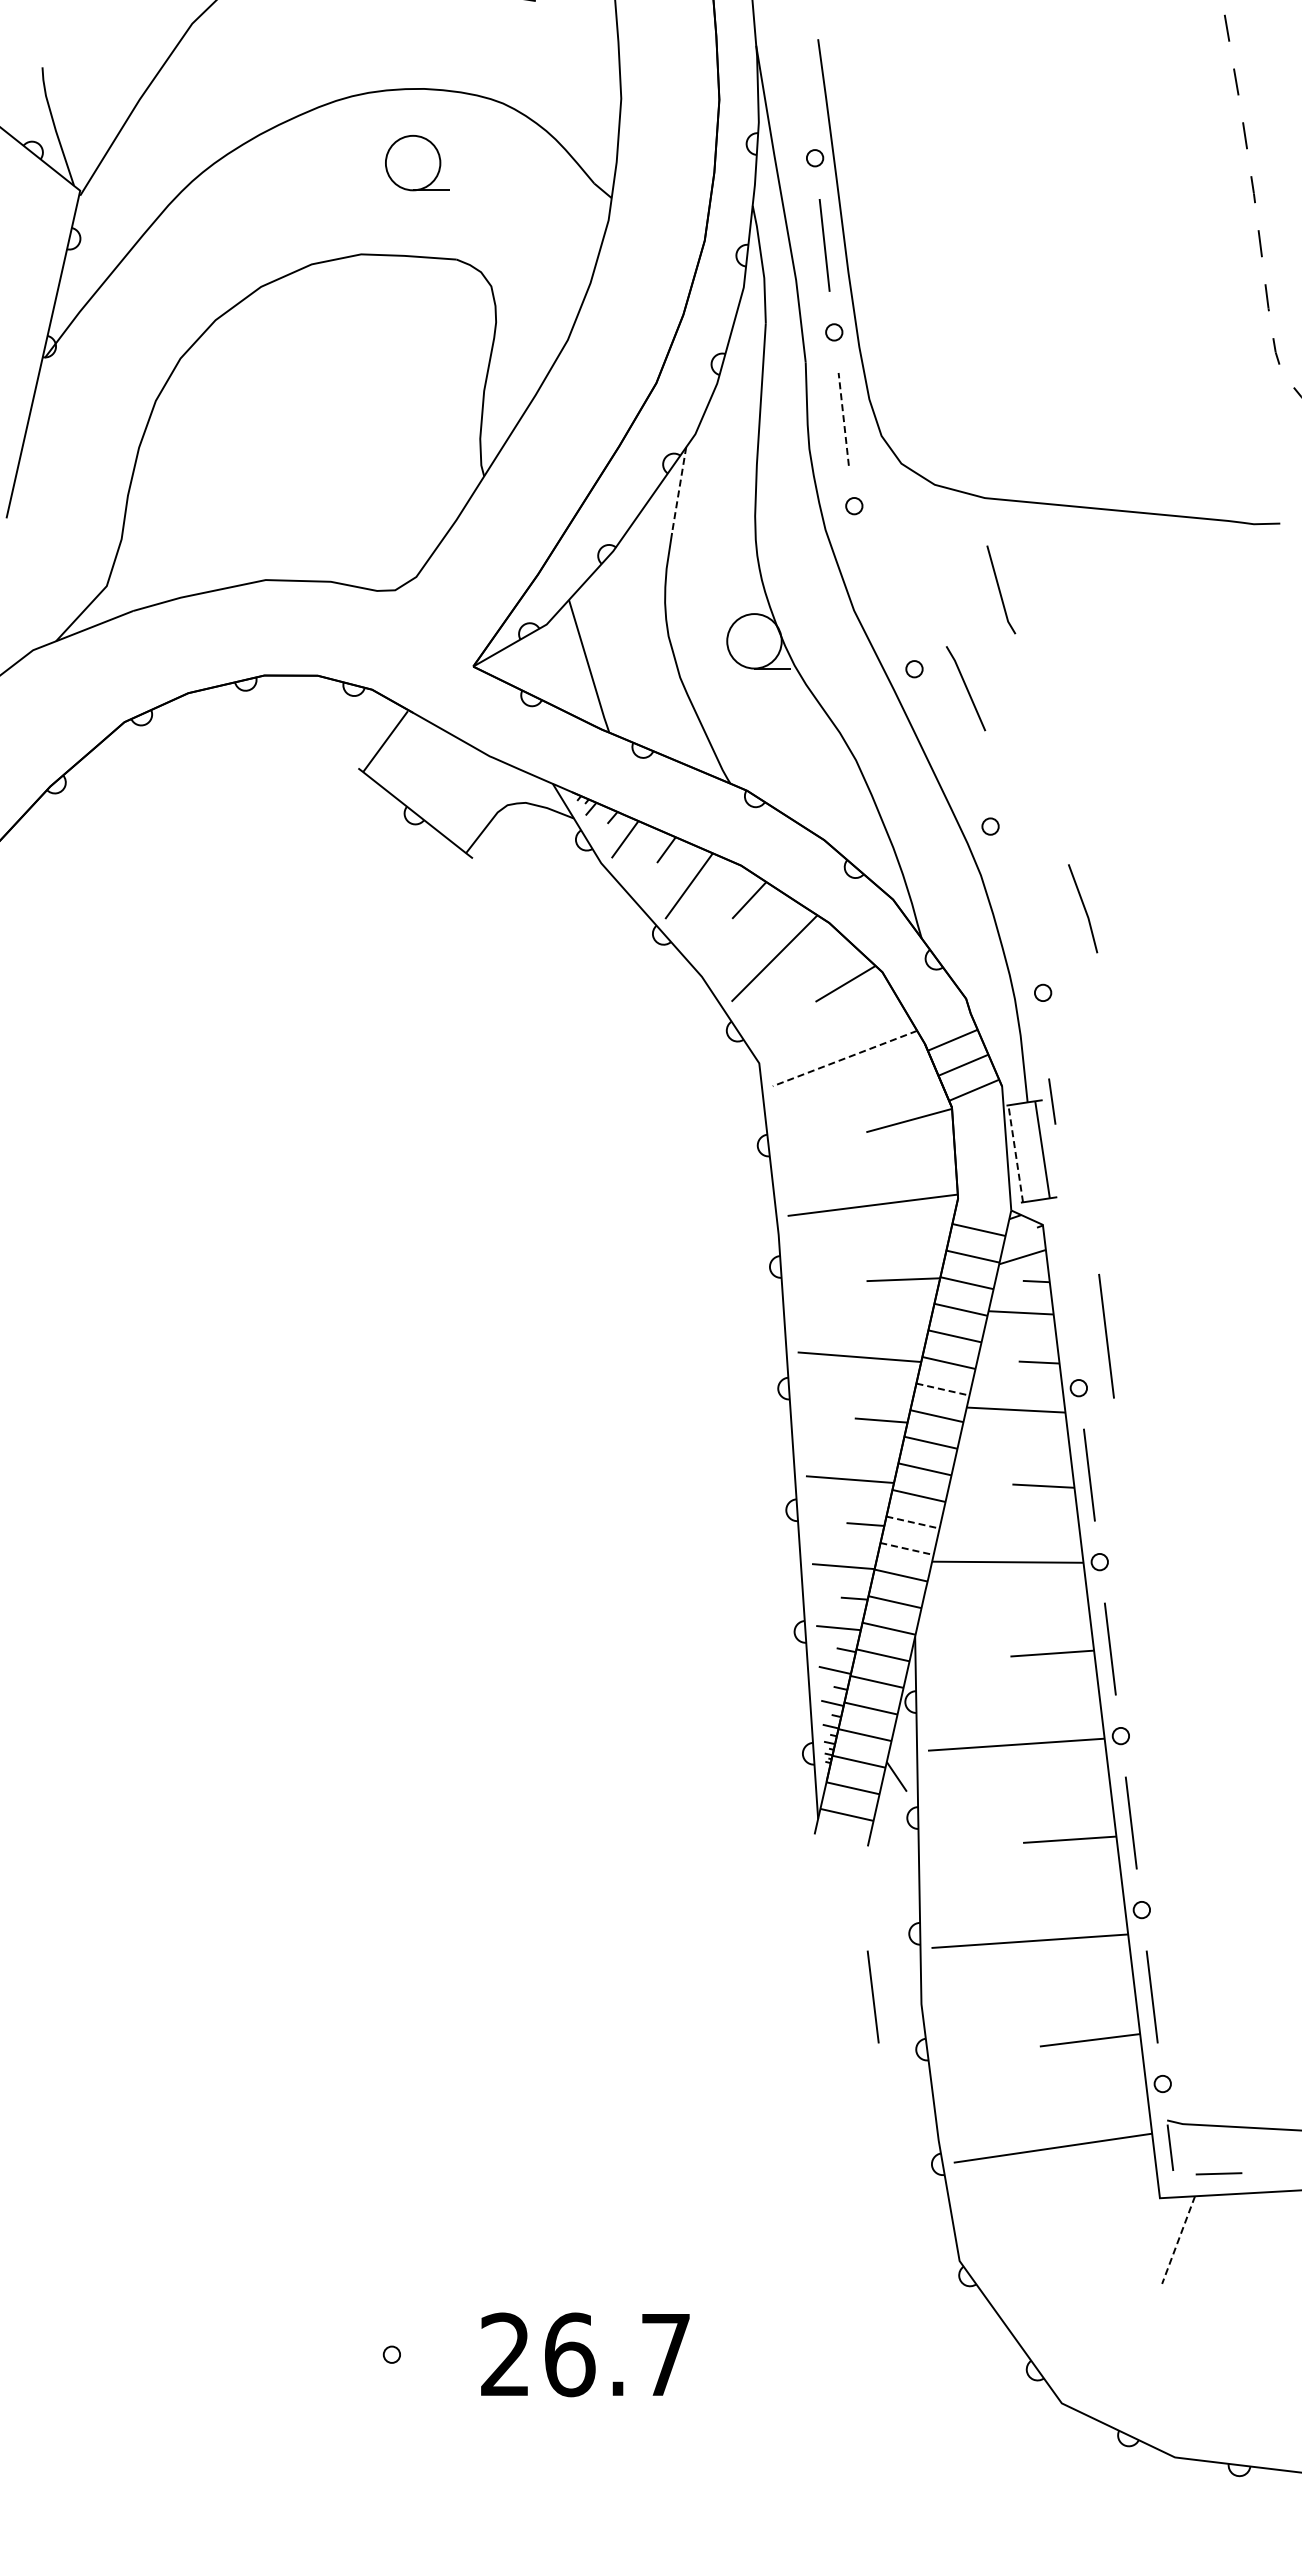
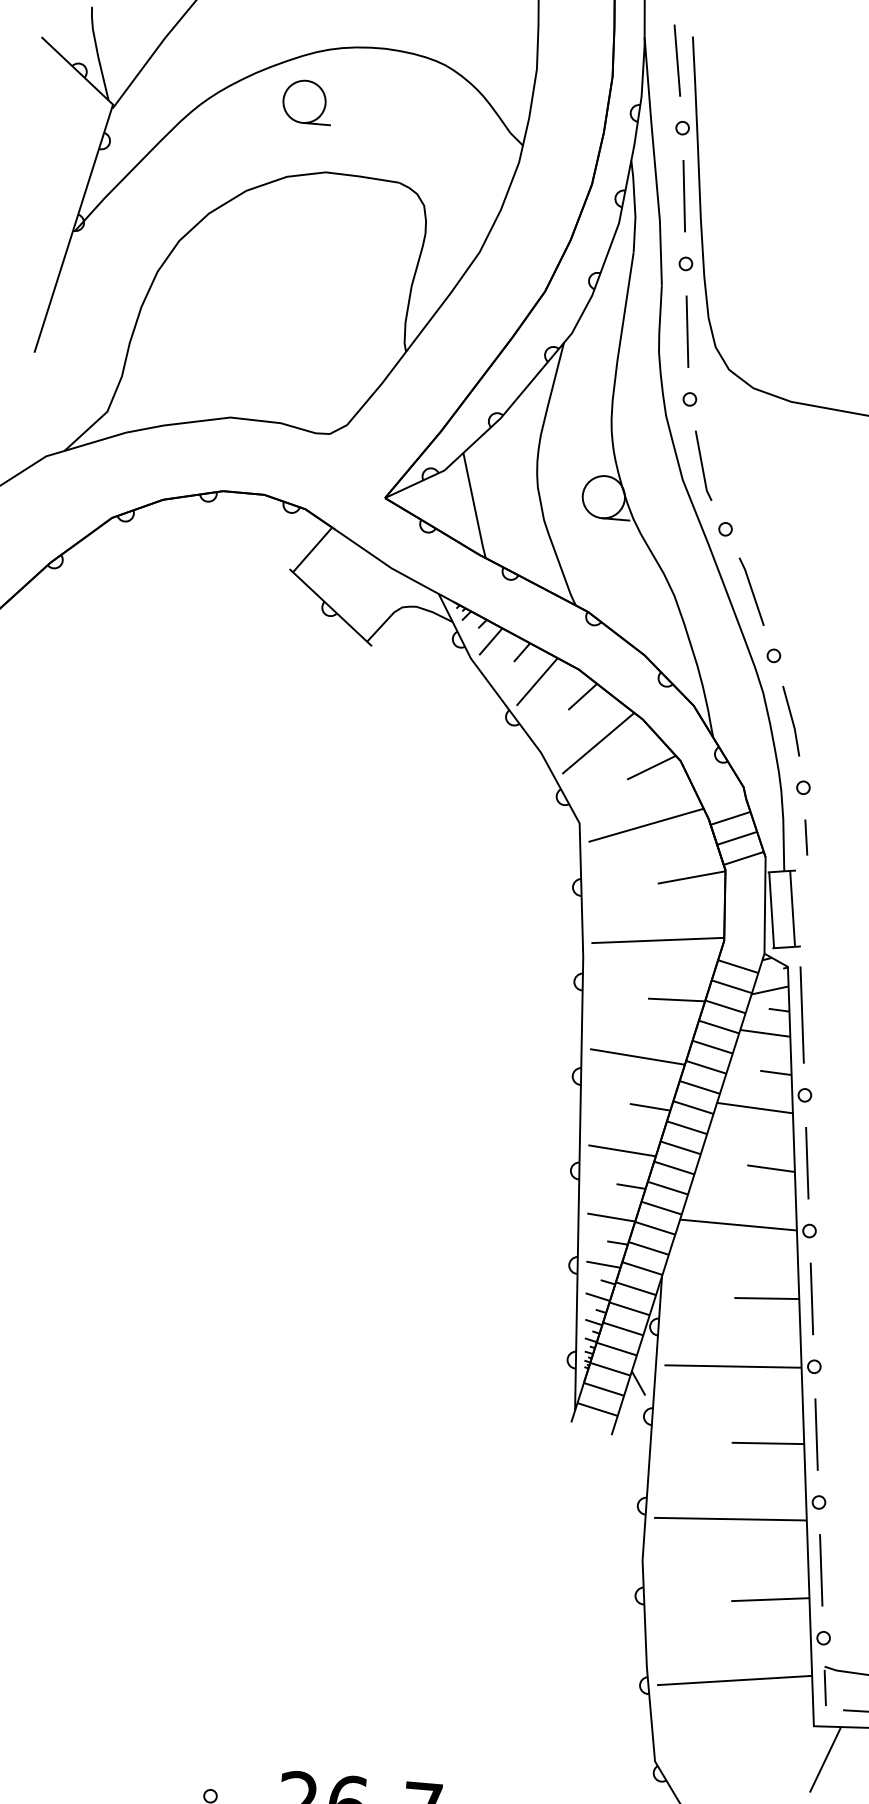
line: (800, 71) -> (677, 60), added
part: (417, 163) -> (307, 102), moved
line: (843, 419) -> (687, 331), dashed -> solid
line: (679, 490) -> (555, 375), dashed -> solid
line: (1000, 589) -> (703, 465), moved
line: (966, 688) -> (752, 591), moved
line: (1083, 908) -> (791, 721), moved
line: (844, 1058) -> (645, 825), dashed -> solid
line: (1052, 1101) -> (806, 837), moved
line: (1015, 1153) -> (771, 909), dashed -> solid
line: (1106, 1335) -> (802, 1014), moved
line: (943, 1389) -> (700, 1087), dashed -> solid
line: (913, 1522) -> (668, 1188), dashed -> solid
line: (907, 1549) -> (661, 1208), dashed -> solid
line: (872, 1996) -> (605, 1551), removed
line: (1178, 2240) -> (825, 1760), dashed -> solid

